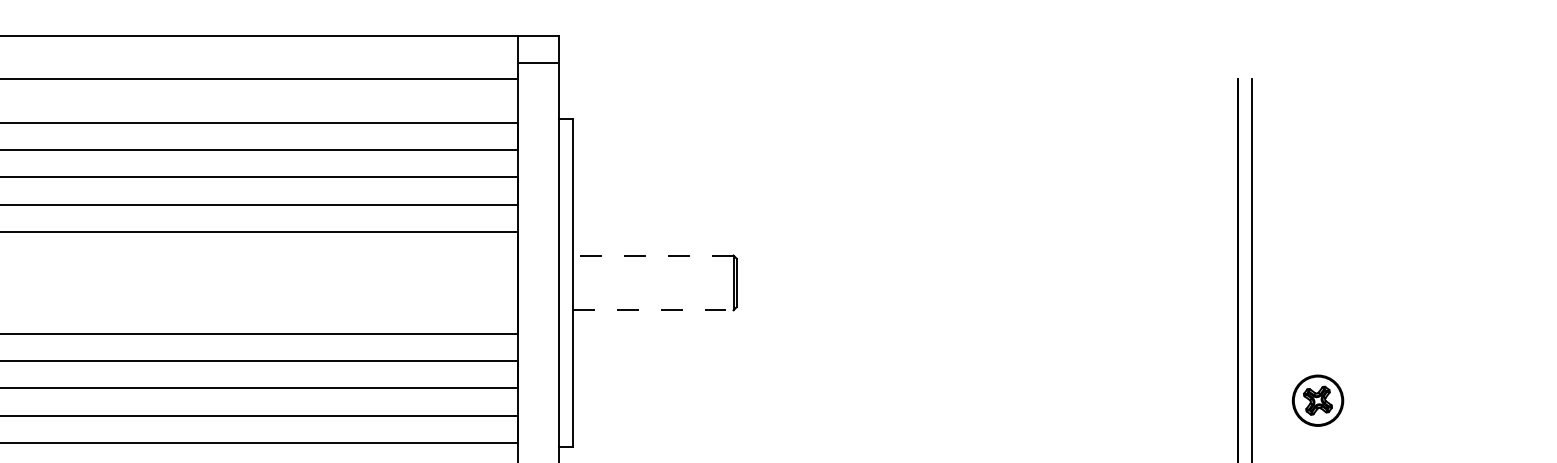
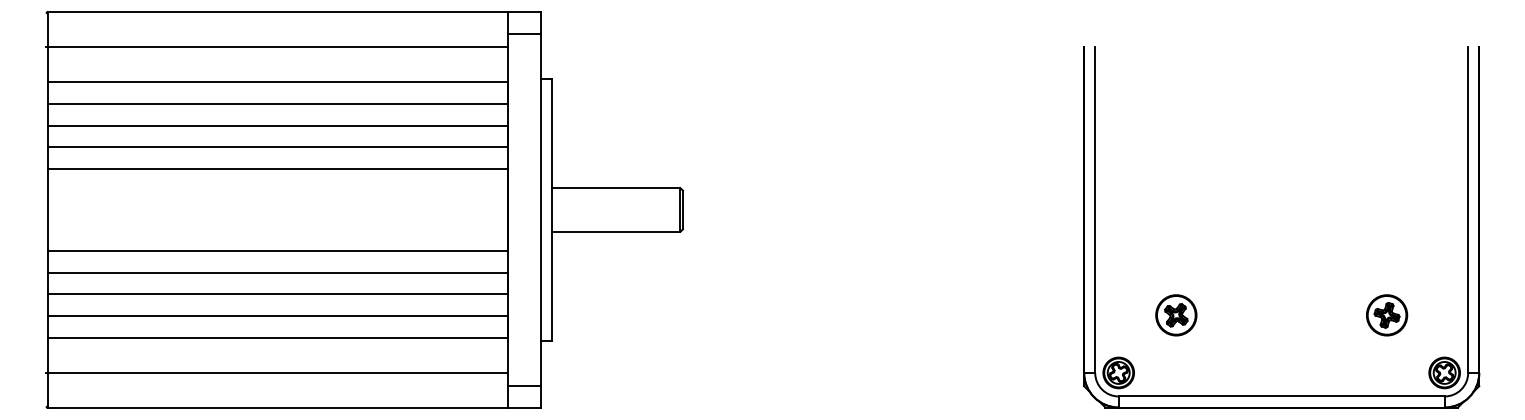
line: (652, 256) -> (615, 188), dashed -> solid
line: (653, 309) -> (616, 231), dashed -> solid
part: (1318, 400) -> (1176, 315), moved

